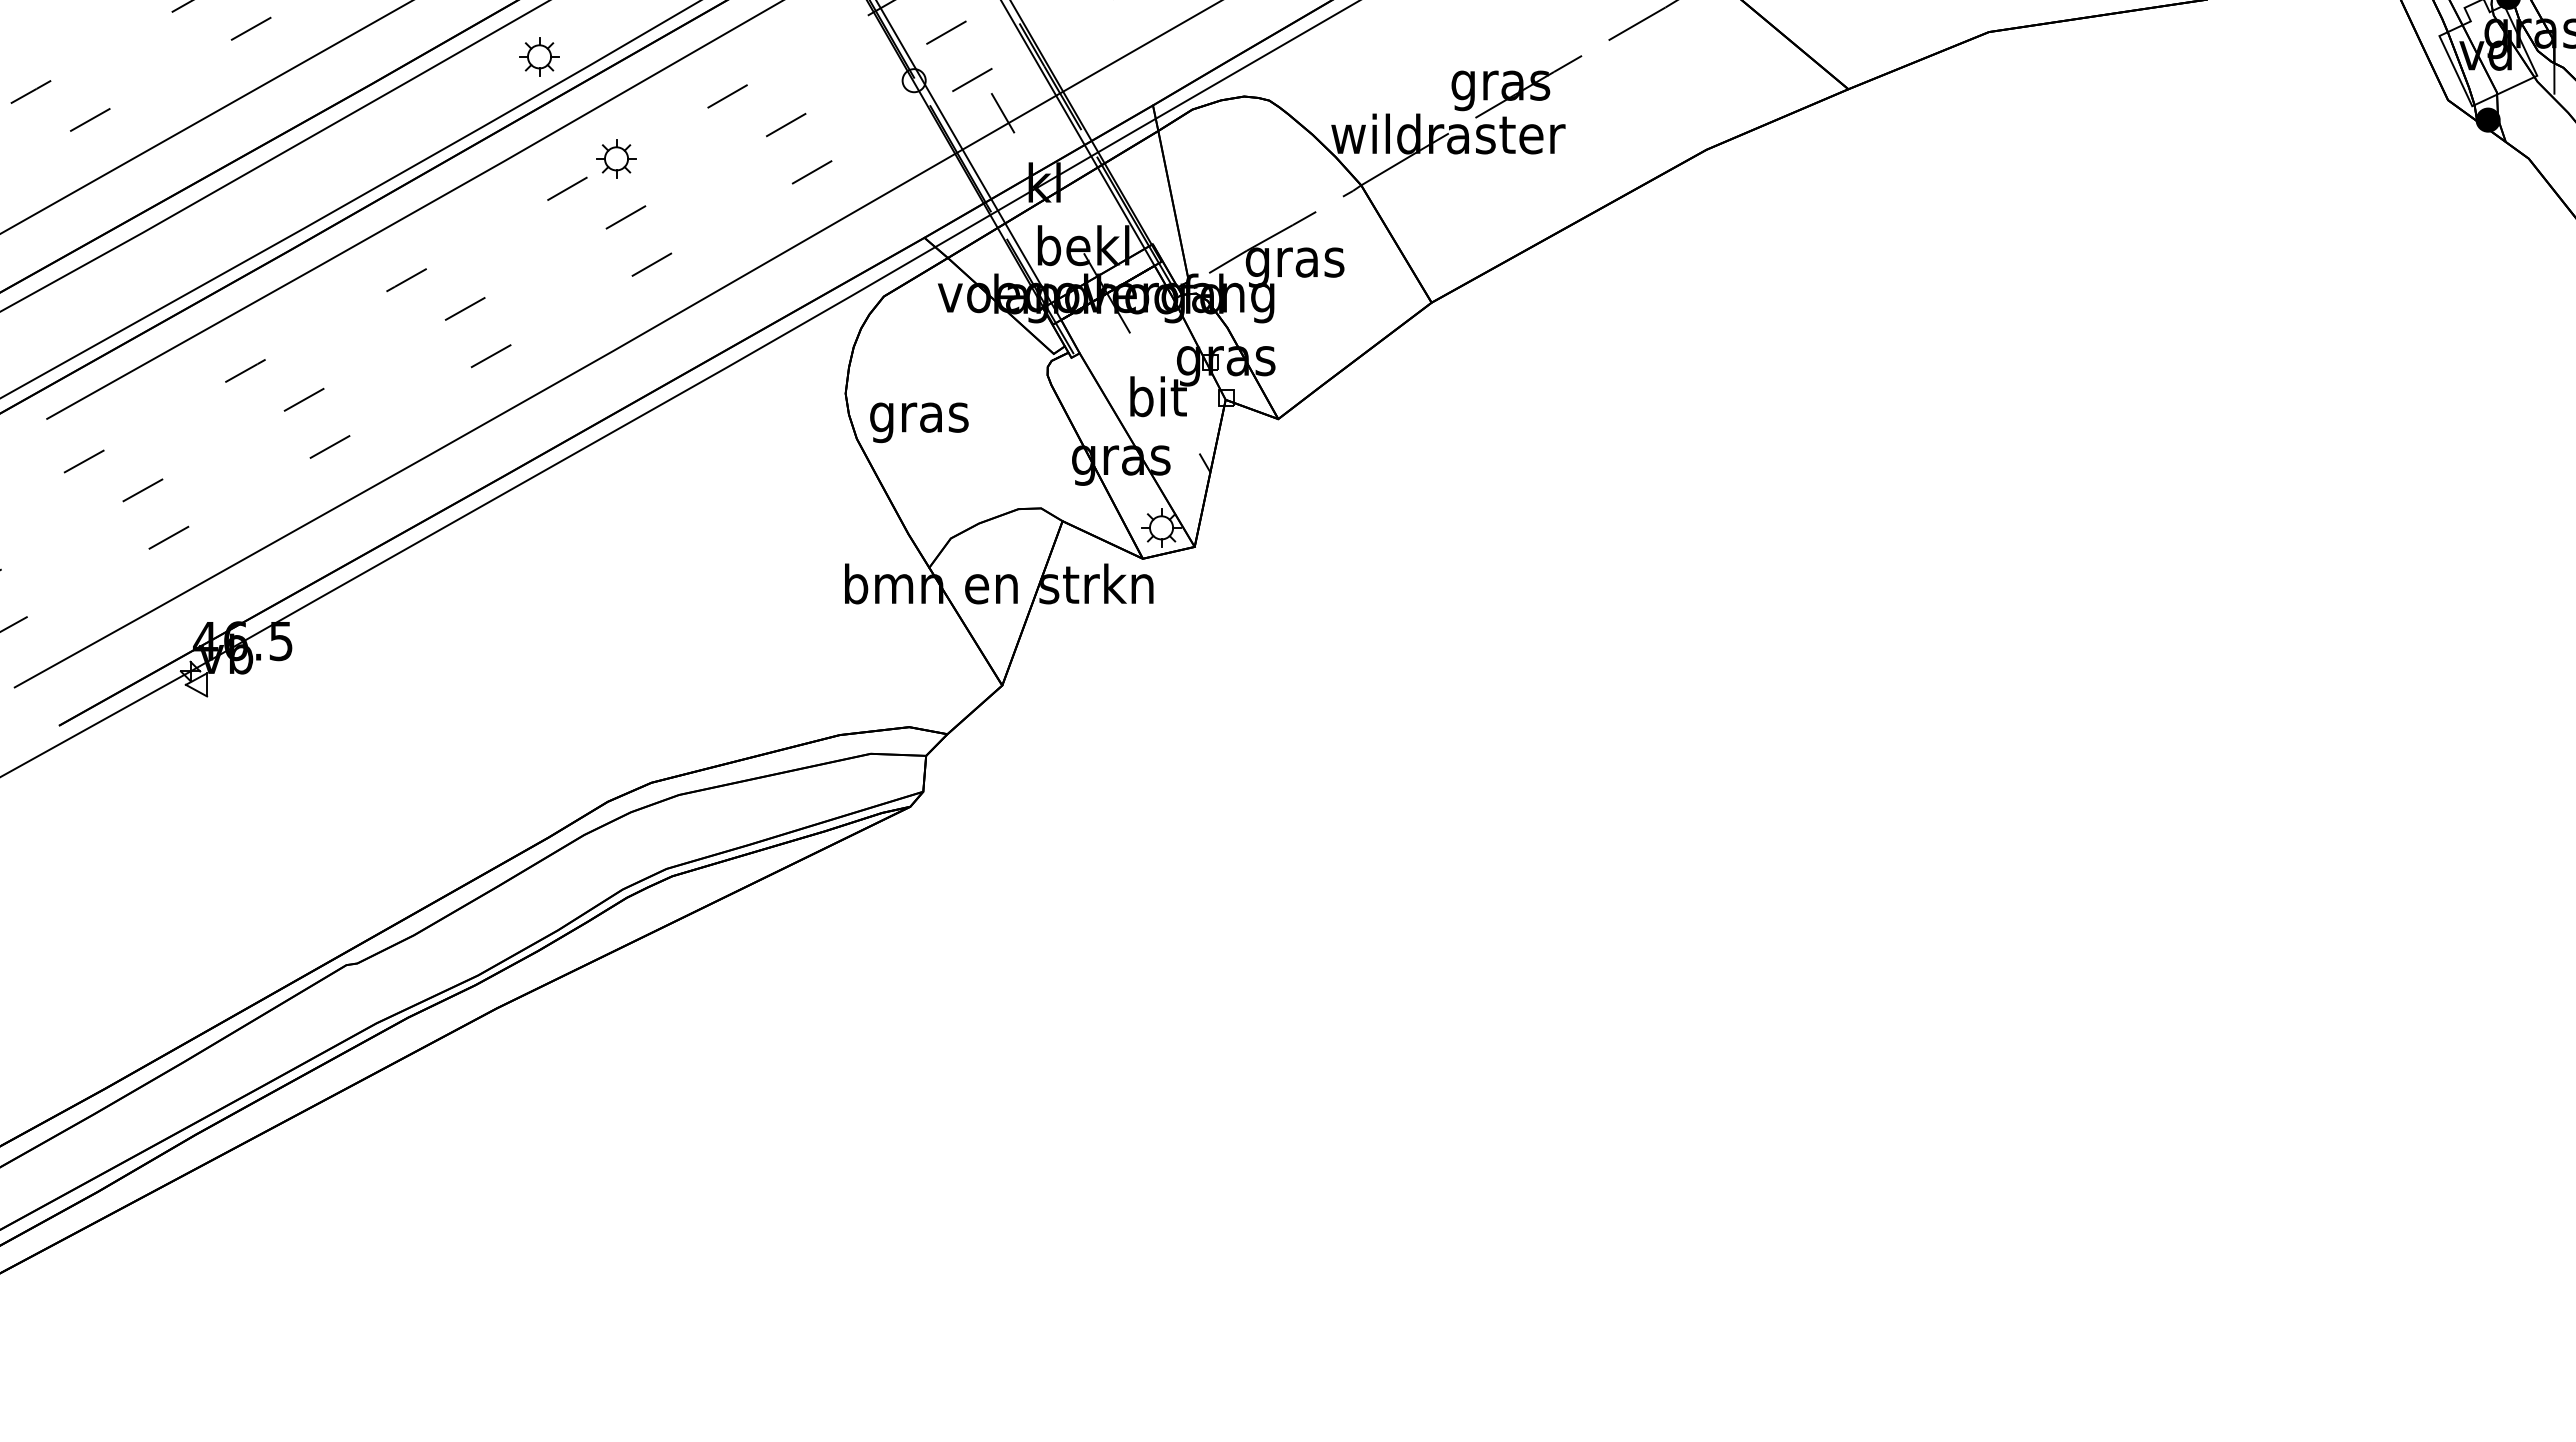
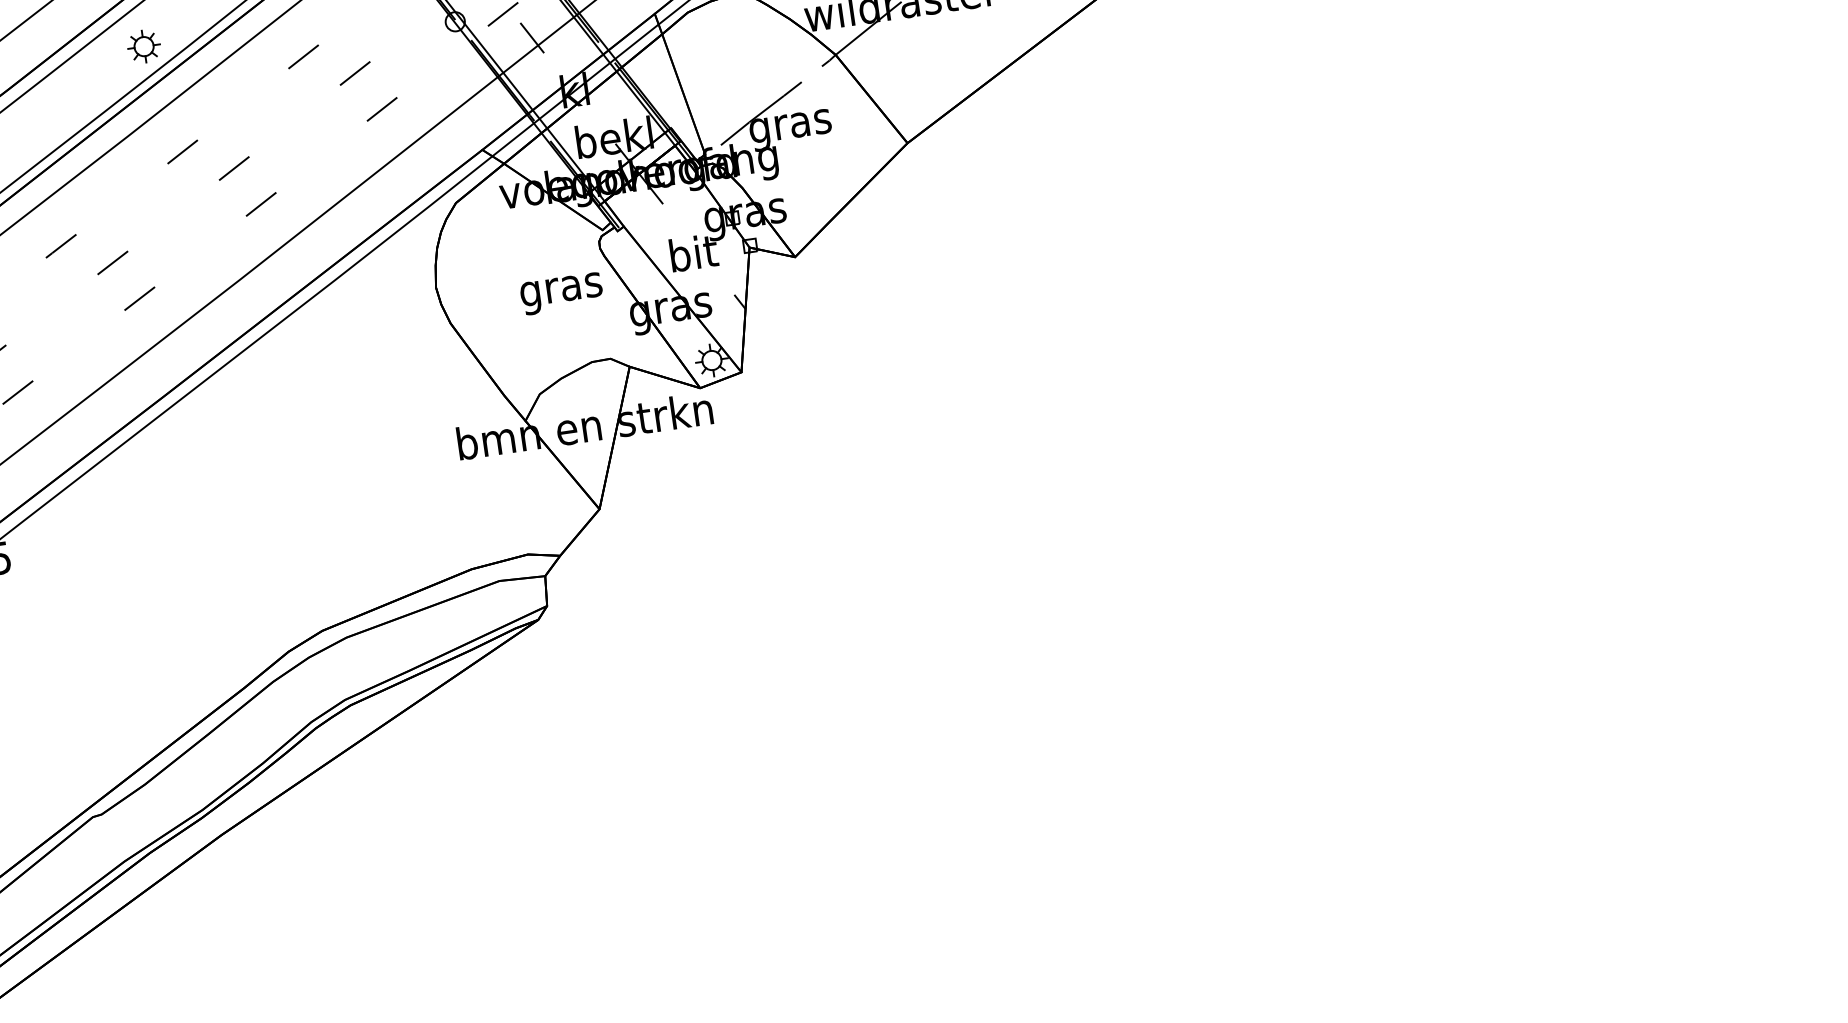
part: (616, 158) -> (219, 121), removed
text: (919, 422) -> (561, 293), moved

